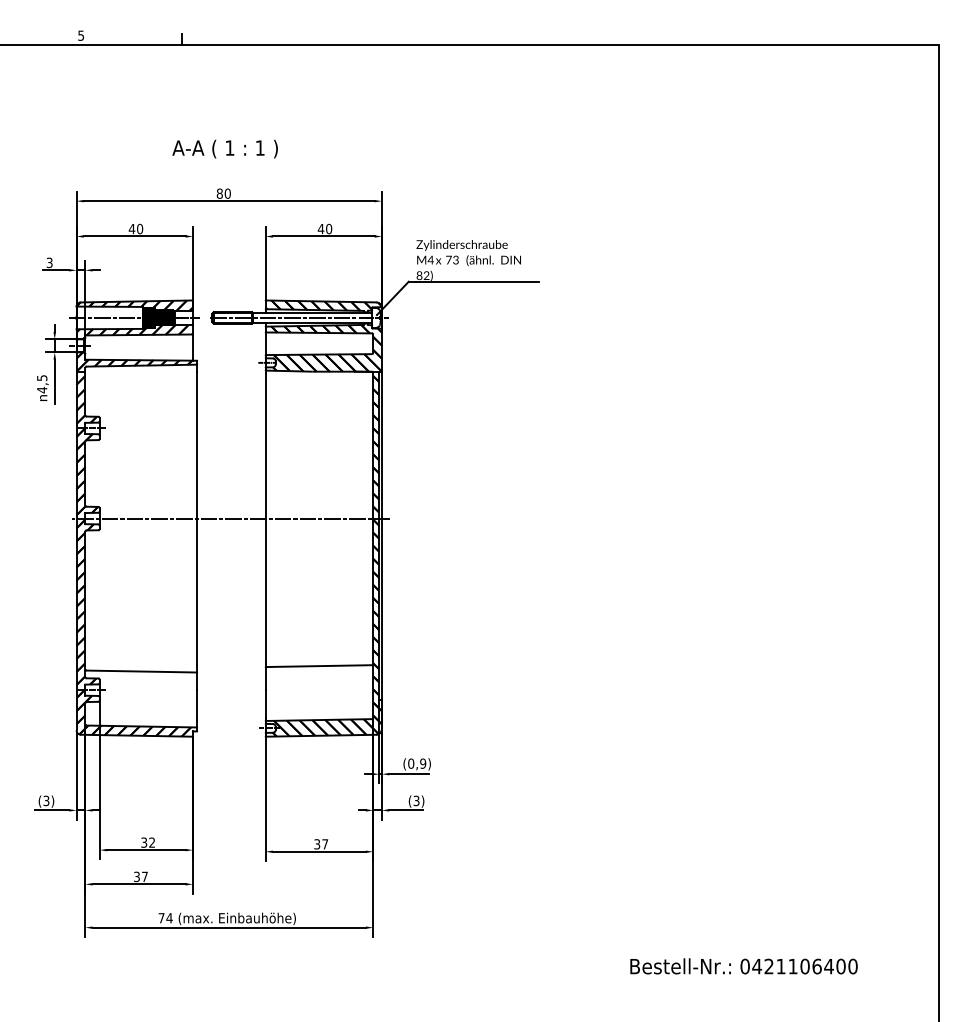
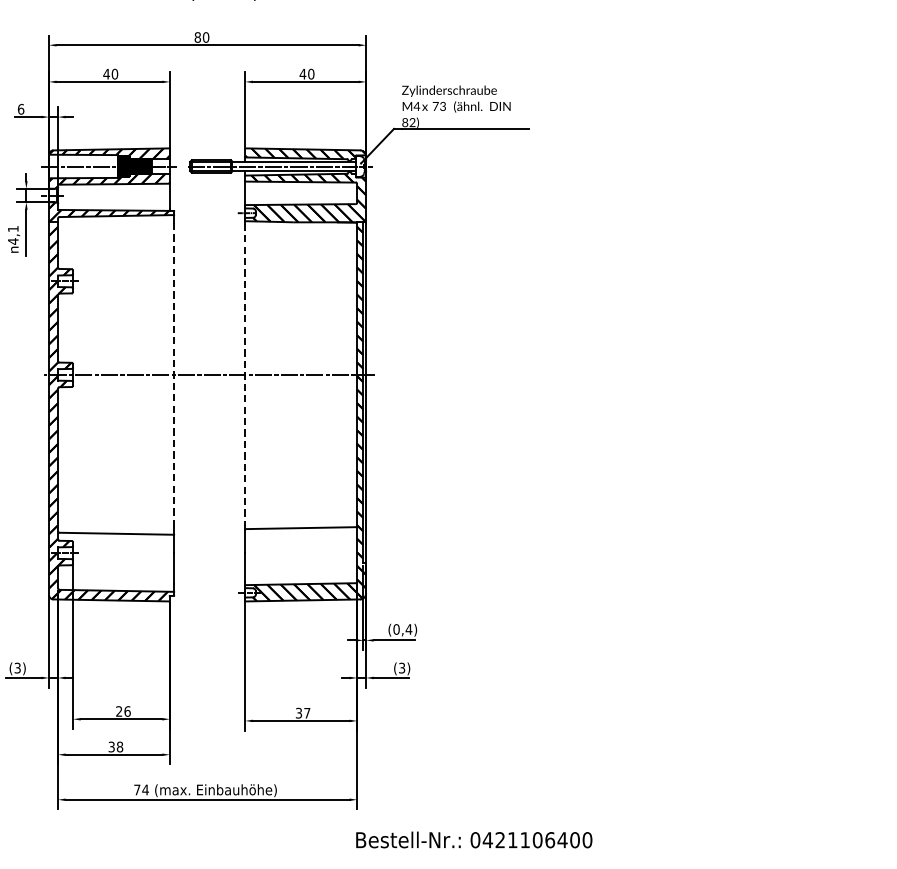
text: (49, 262) -> (20, 108), 3 -> 6
text: (42, 378) -> (13, 229), 4,5 -> 4,1
line: (197, 518) -> (174, 374), solid -> dashed
line: (265, 518) -> (245, 374), solid -> dashed
text: (422, 763) -> (408, 629), (0,9) -> (0,4)
text: (148, 842) -> (123, 711), 32 -> 26
text: (144, 876) -> (119, 746), 37 -> 38
text: (743, 966) -> (473, 840), moved

